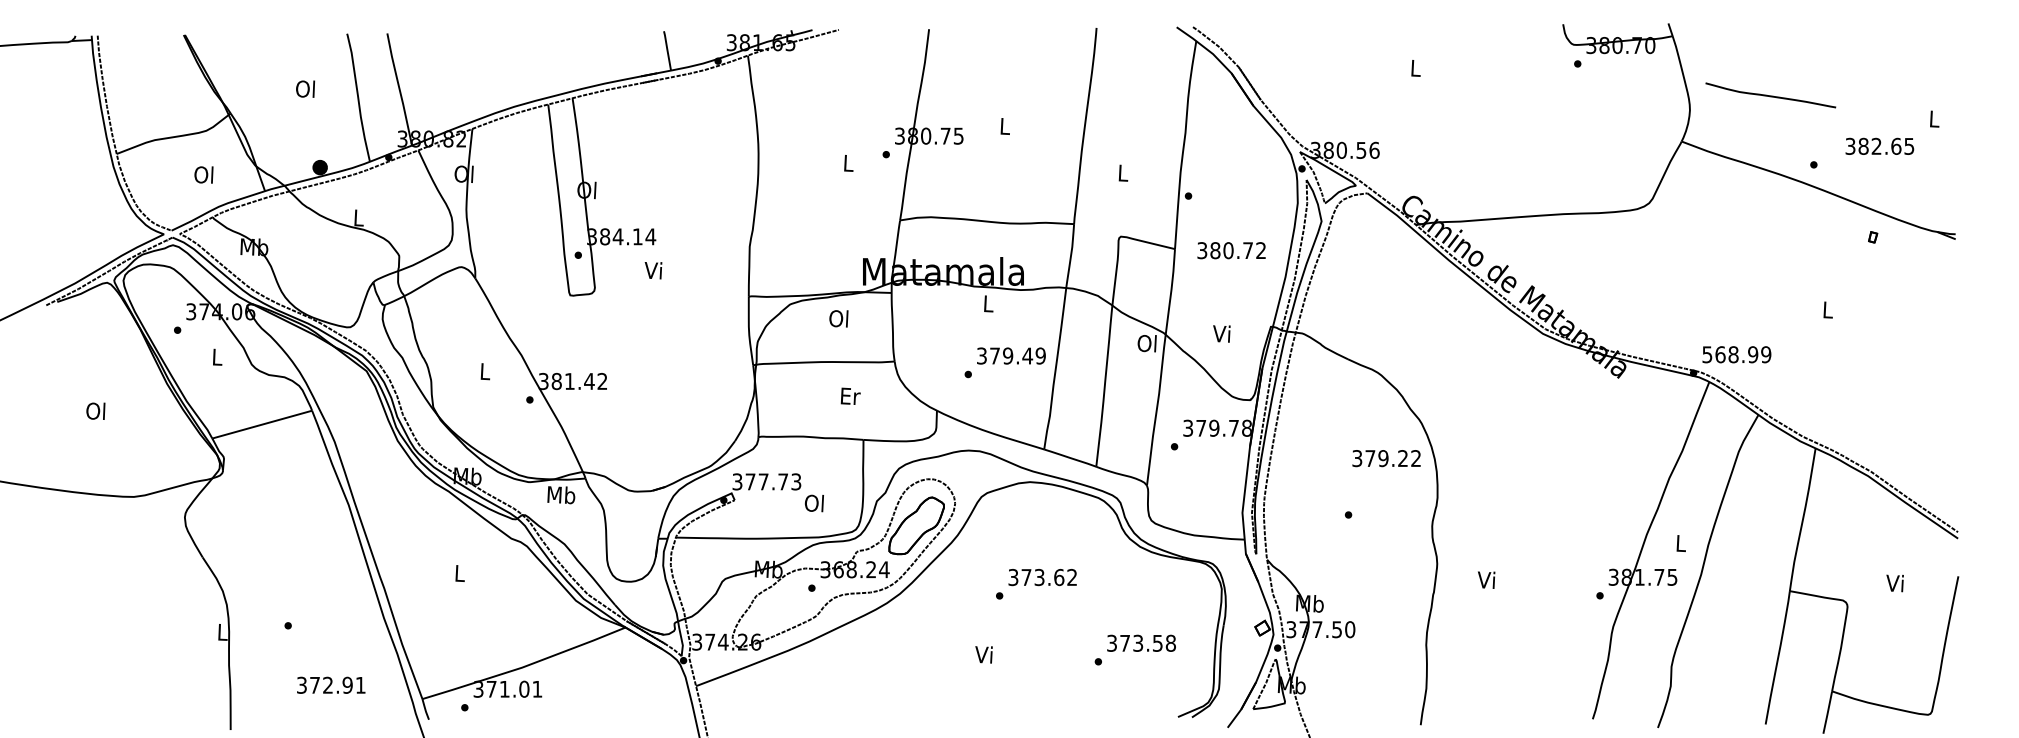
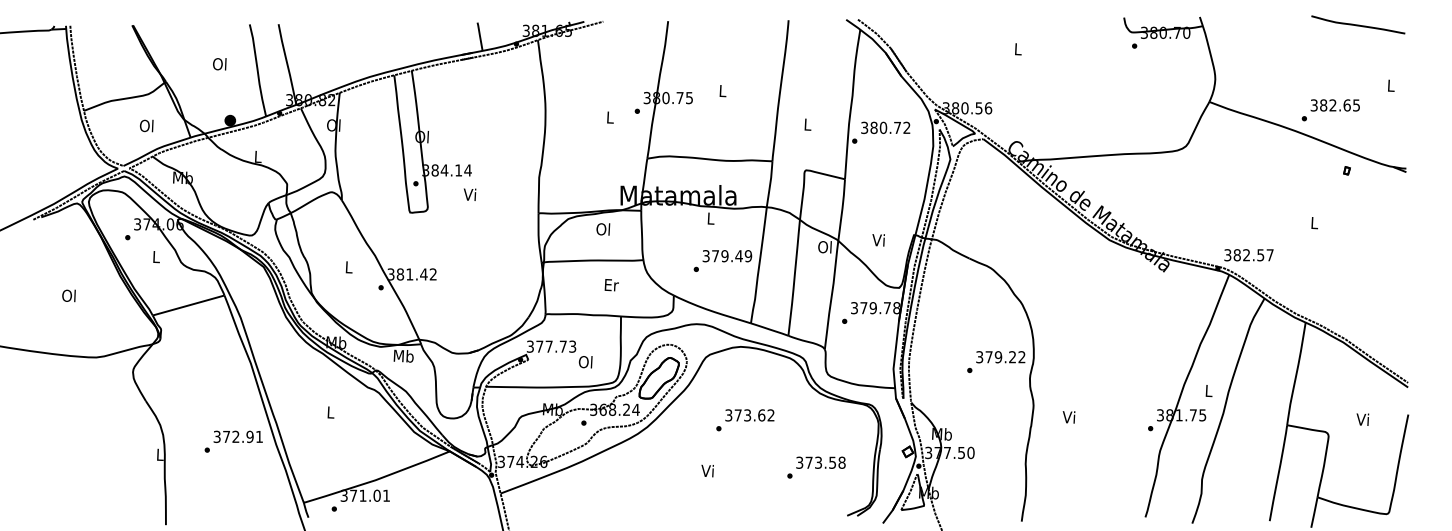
curve: (1770, 95) -> (1358, 24), moved
text: (1879, 145) -> (1335, 104), moved
text: (1231, 250) -> (885, 127), moved
text: (1737, 354) -> (1249, 255), 568.99 -> 382.57
text: (1386, 458) -> (1000, 357), moved
text: (331, 684) -> (238, 436), moved

